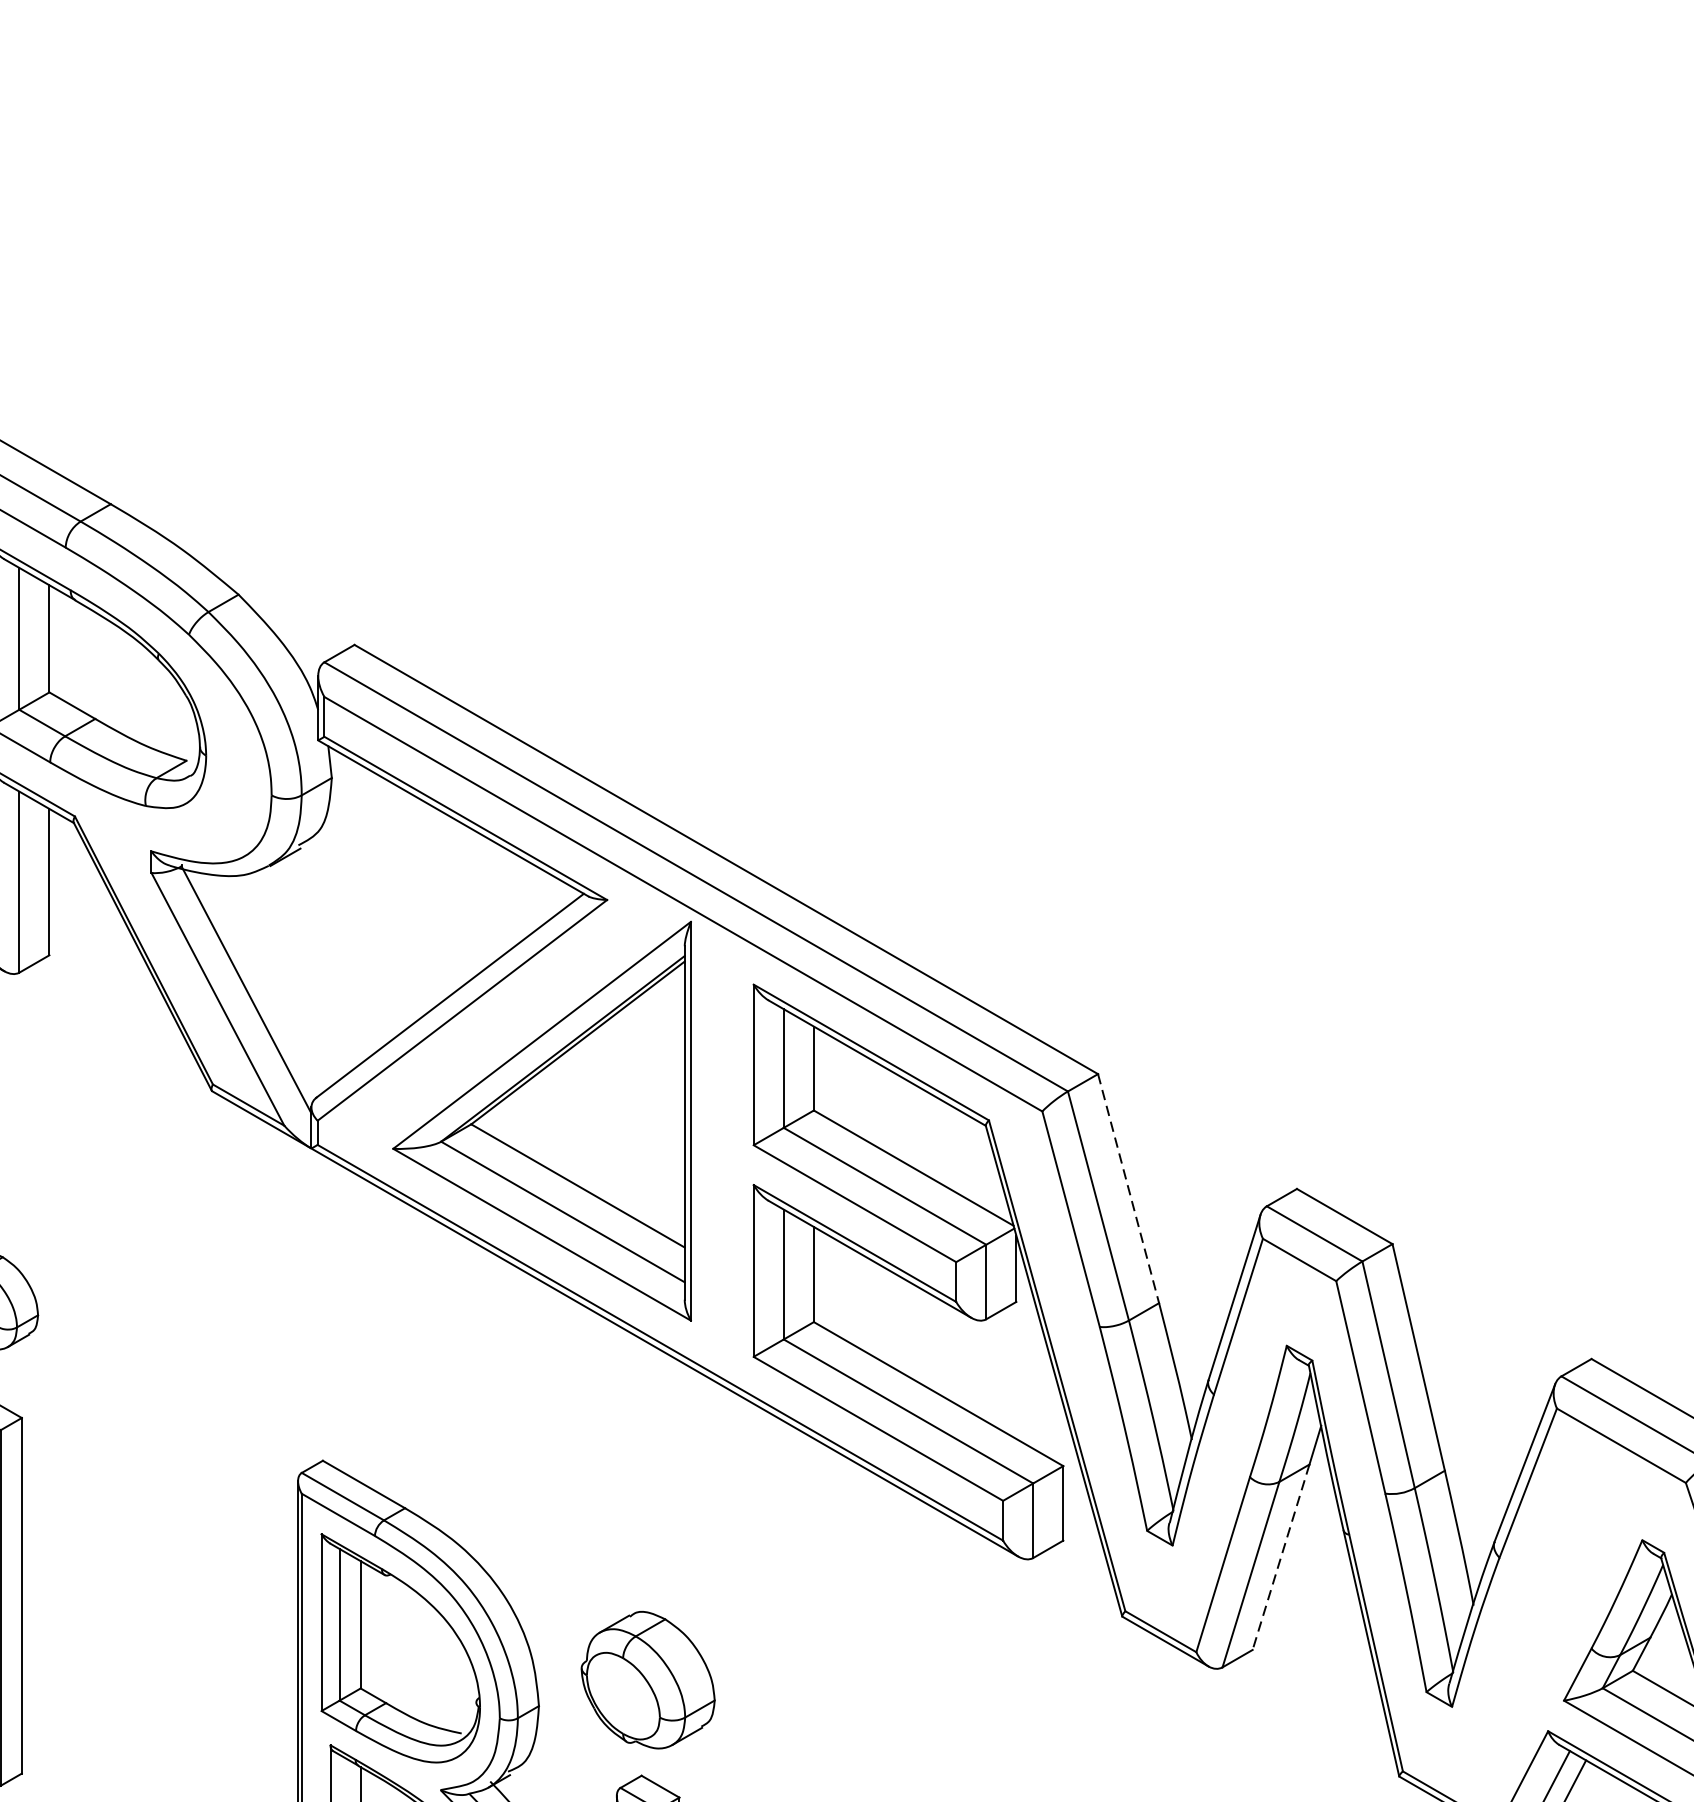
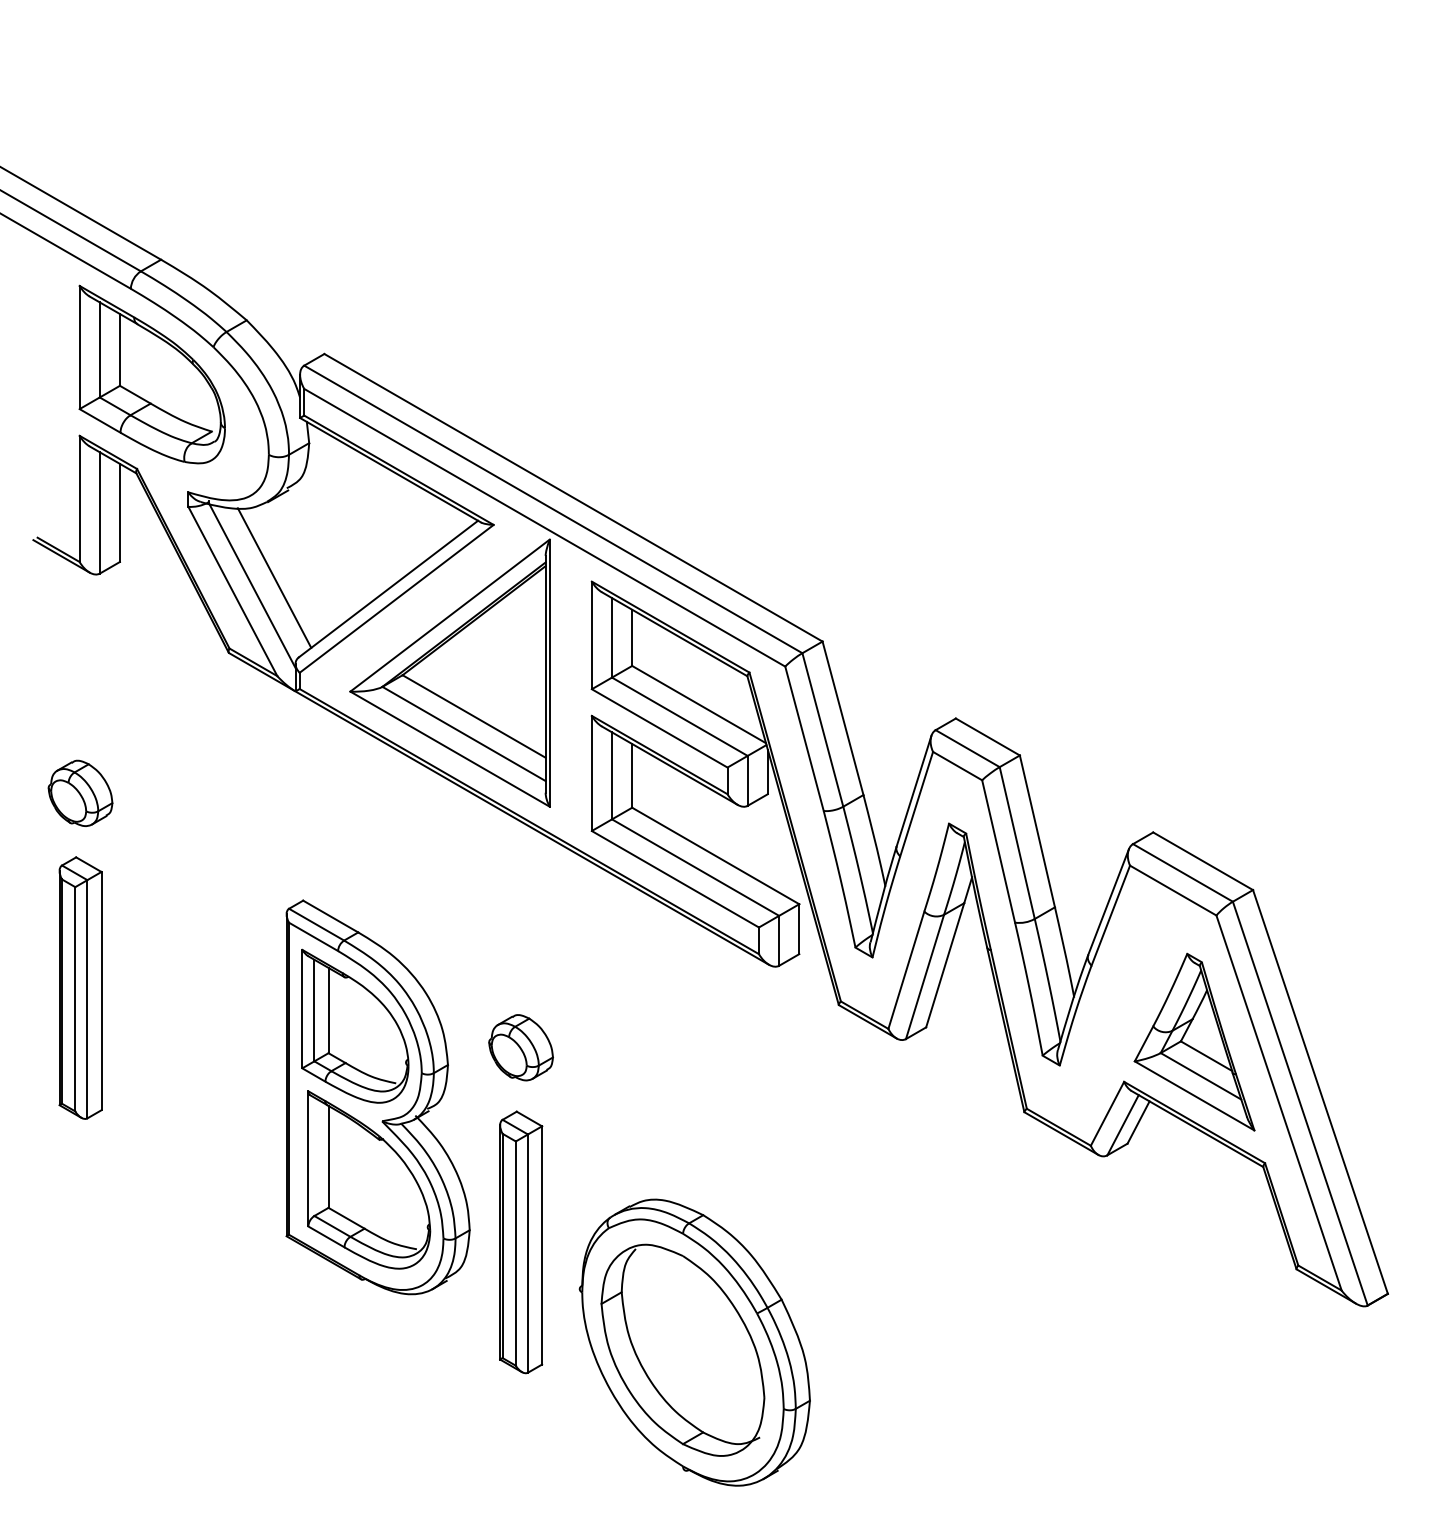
line: (280, 978) -> (274, 577), added
line: (1129, 1188) -> (843, 718), dashed -> solid
line: (1281, 1557) -> (945, 965), dashed -> solid
part: (647, 1679) -> (520, 1047), size x0.71

